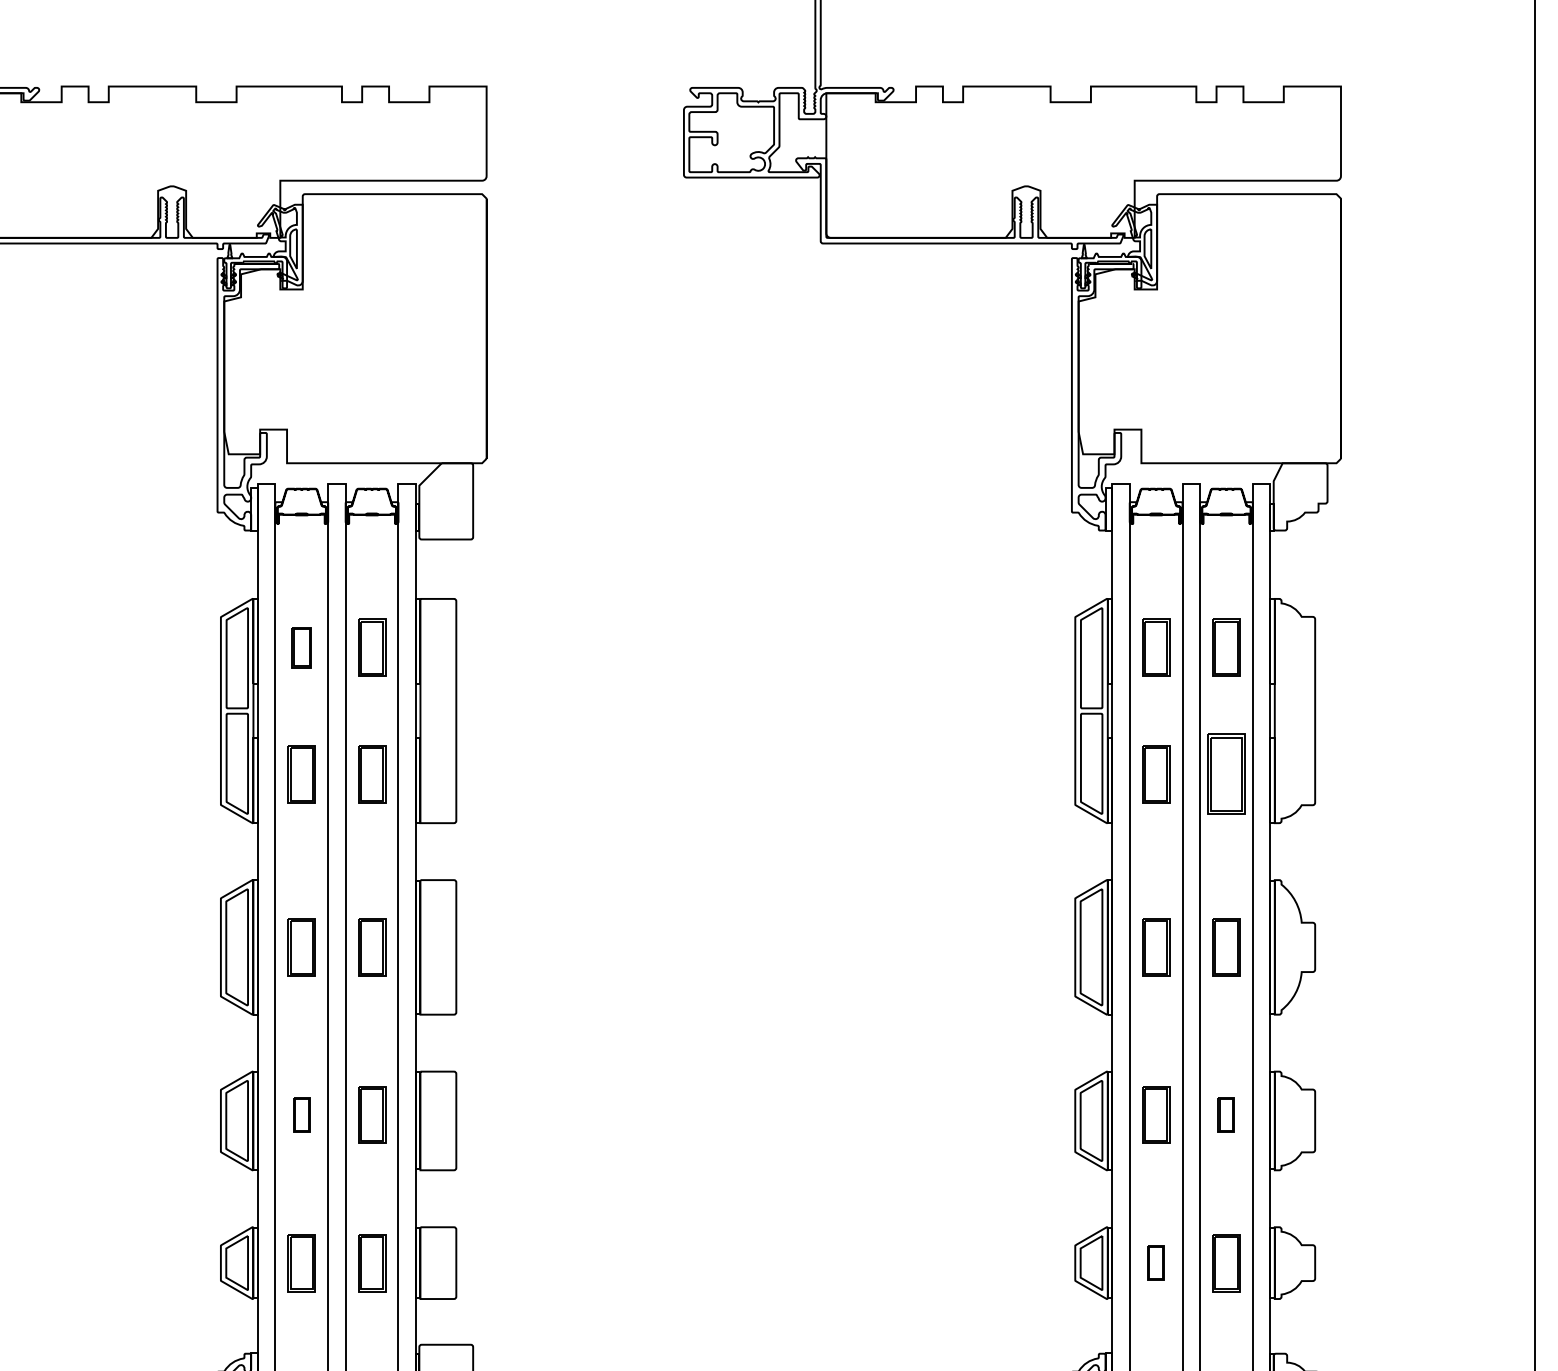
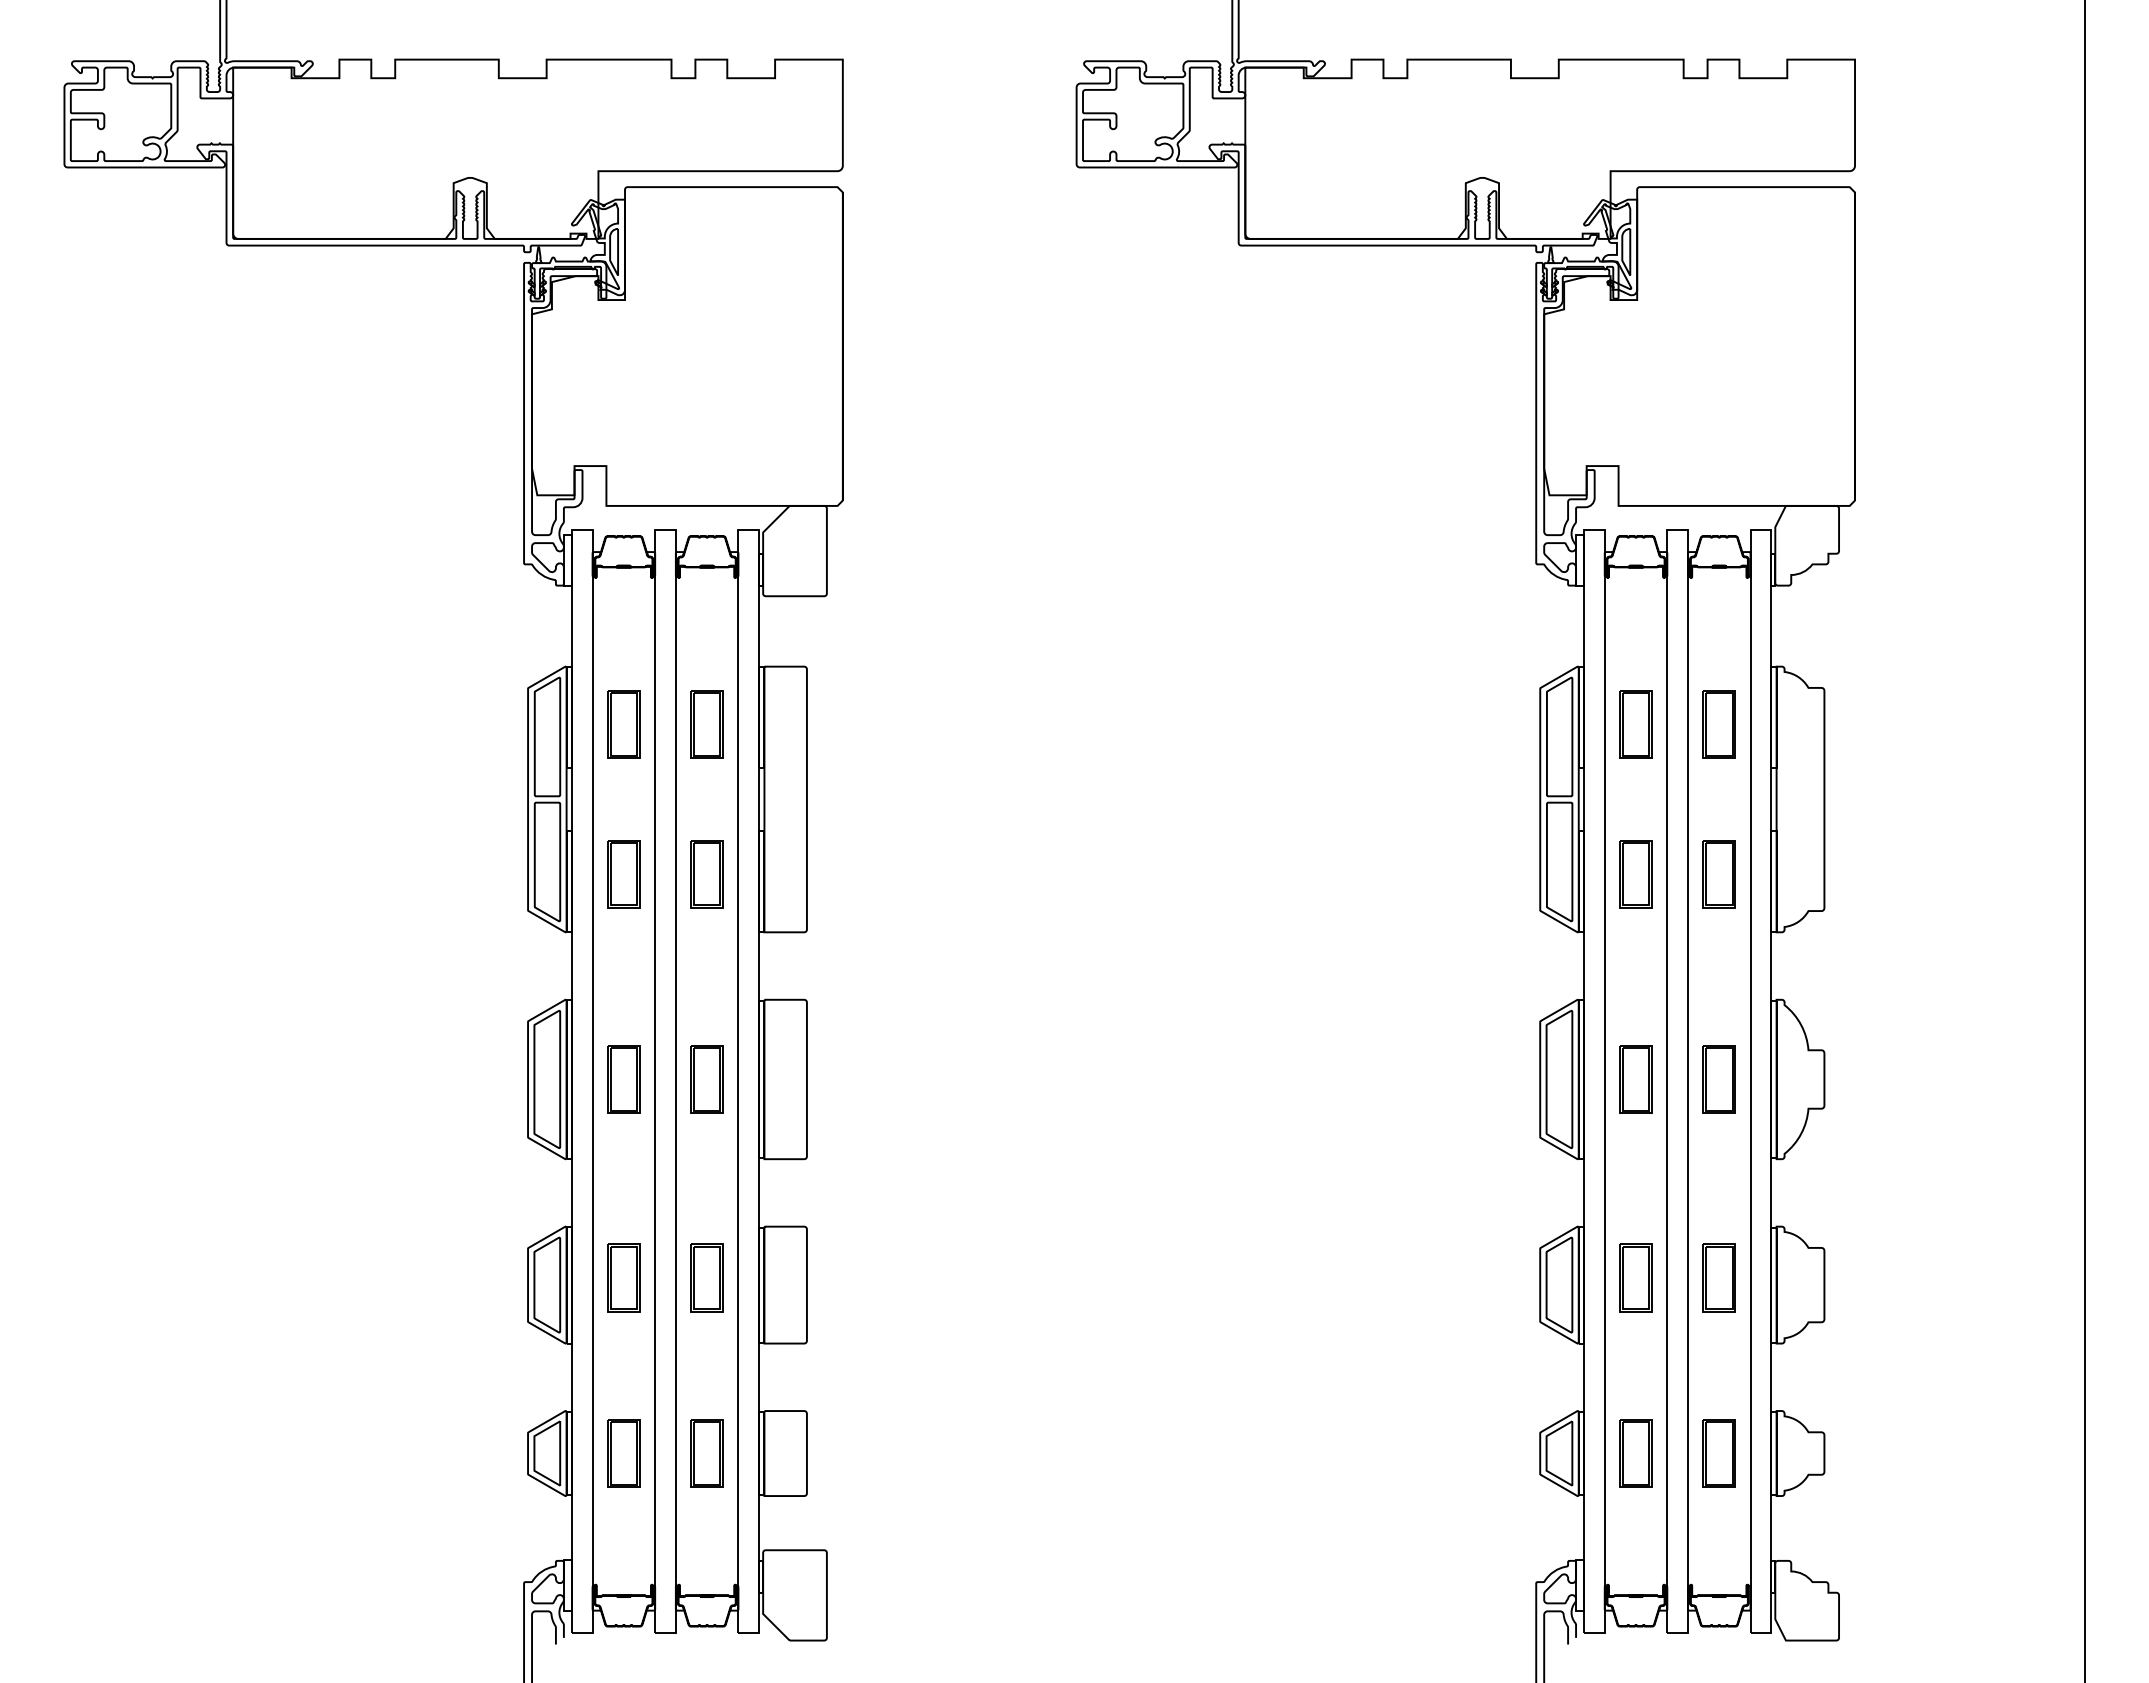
part: (301, 647) -> (623, 724), size x1.43
part: (1225, 774) -> (1718, 874), size x0.71
part: (301, 1114) -> (623, 1277), size x1.67
part: (1225, 1114) -> (1718, 1277), size x1.67
part: (1155, 1263) -> (1635, 1453), size x1.67

